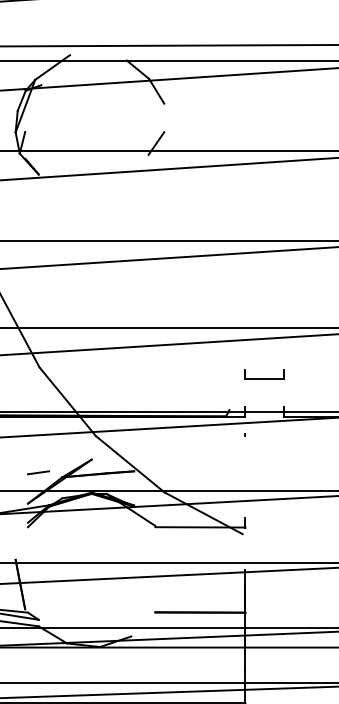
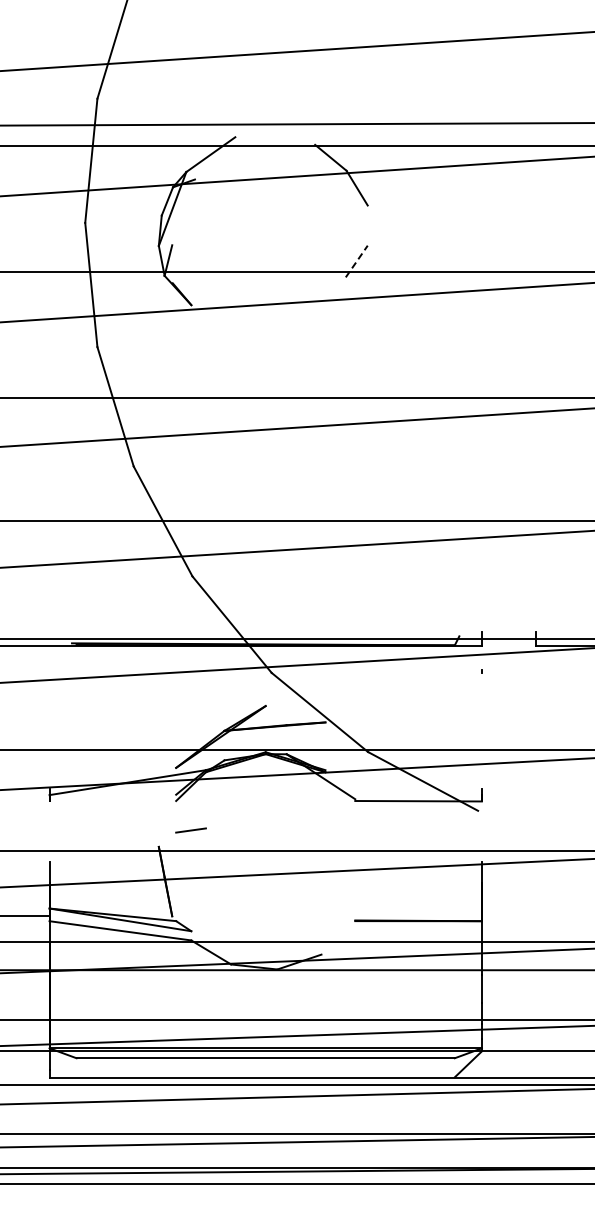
line: (156, 143) -> (357, 261), solid -> dashed
part: (264, 373) -> (508, 585), removed
line: (38, 472) -> (190, 830), moved

